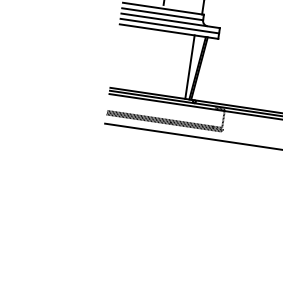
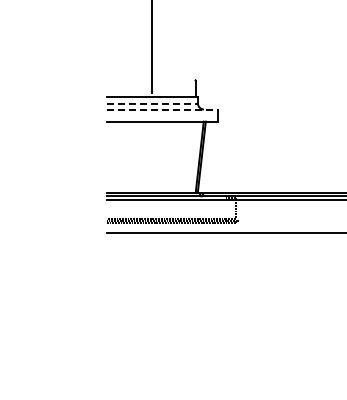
line: (162, 14) -> (152, 103), solid -> dashed
line: (170, 20) -> (162, 109), solid -> dashed
line: (169, 26) -> (161, 115), removed
line: (190, 67) -> (191, 157), removed

